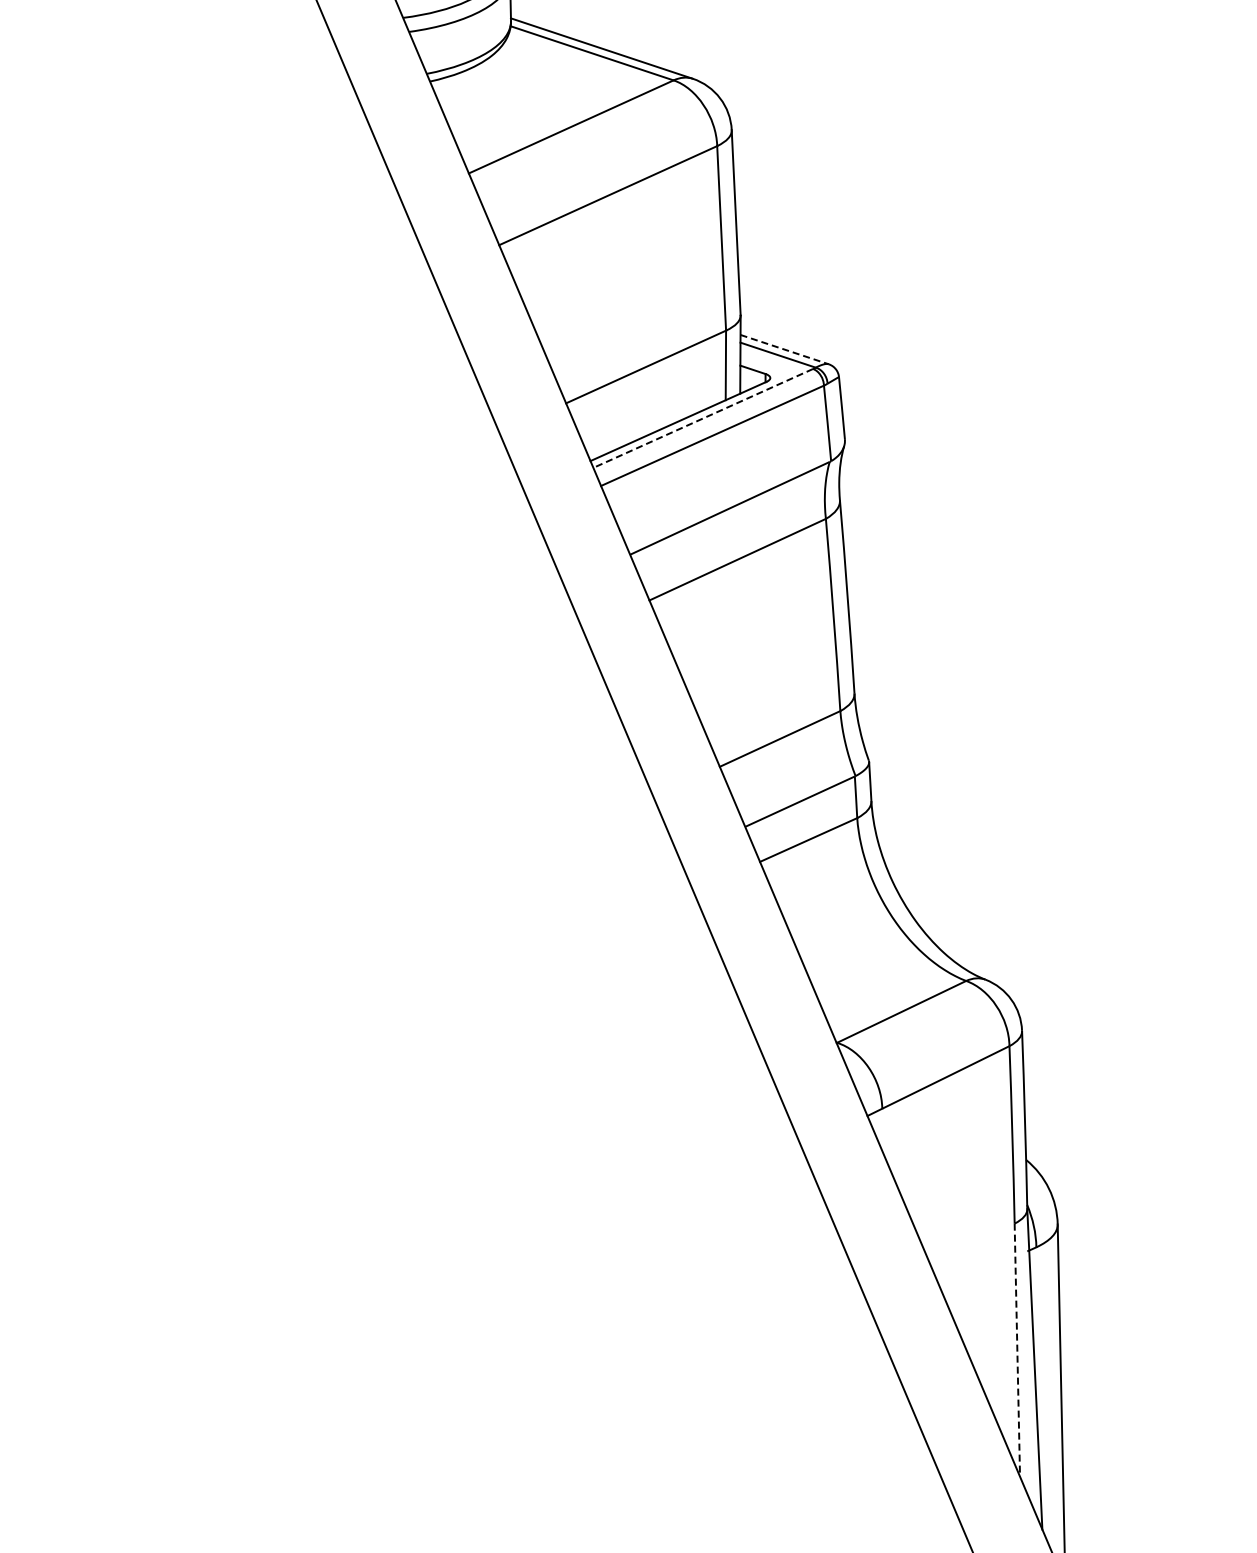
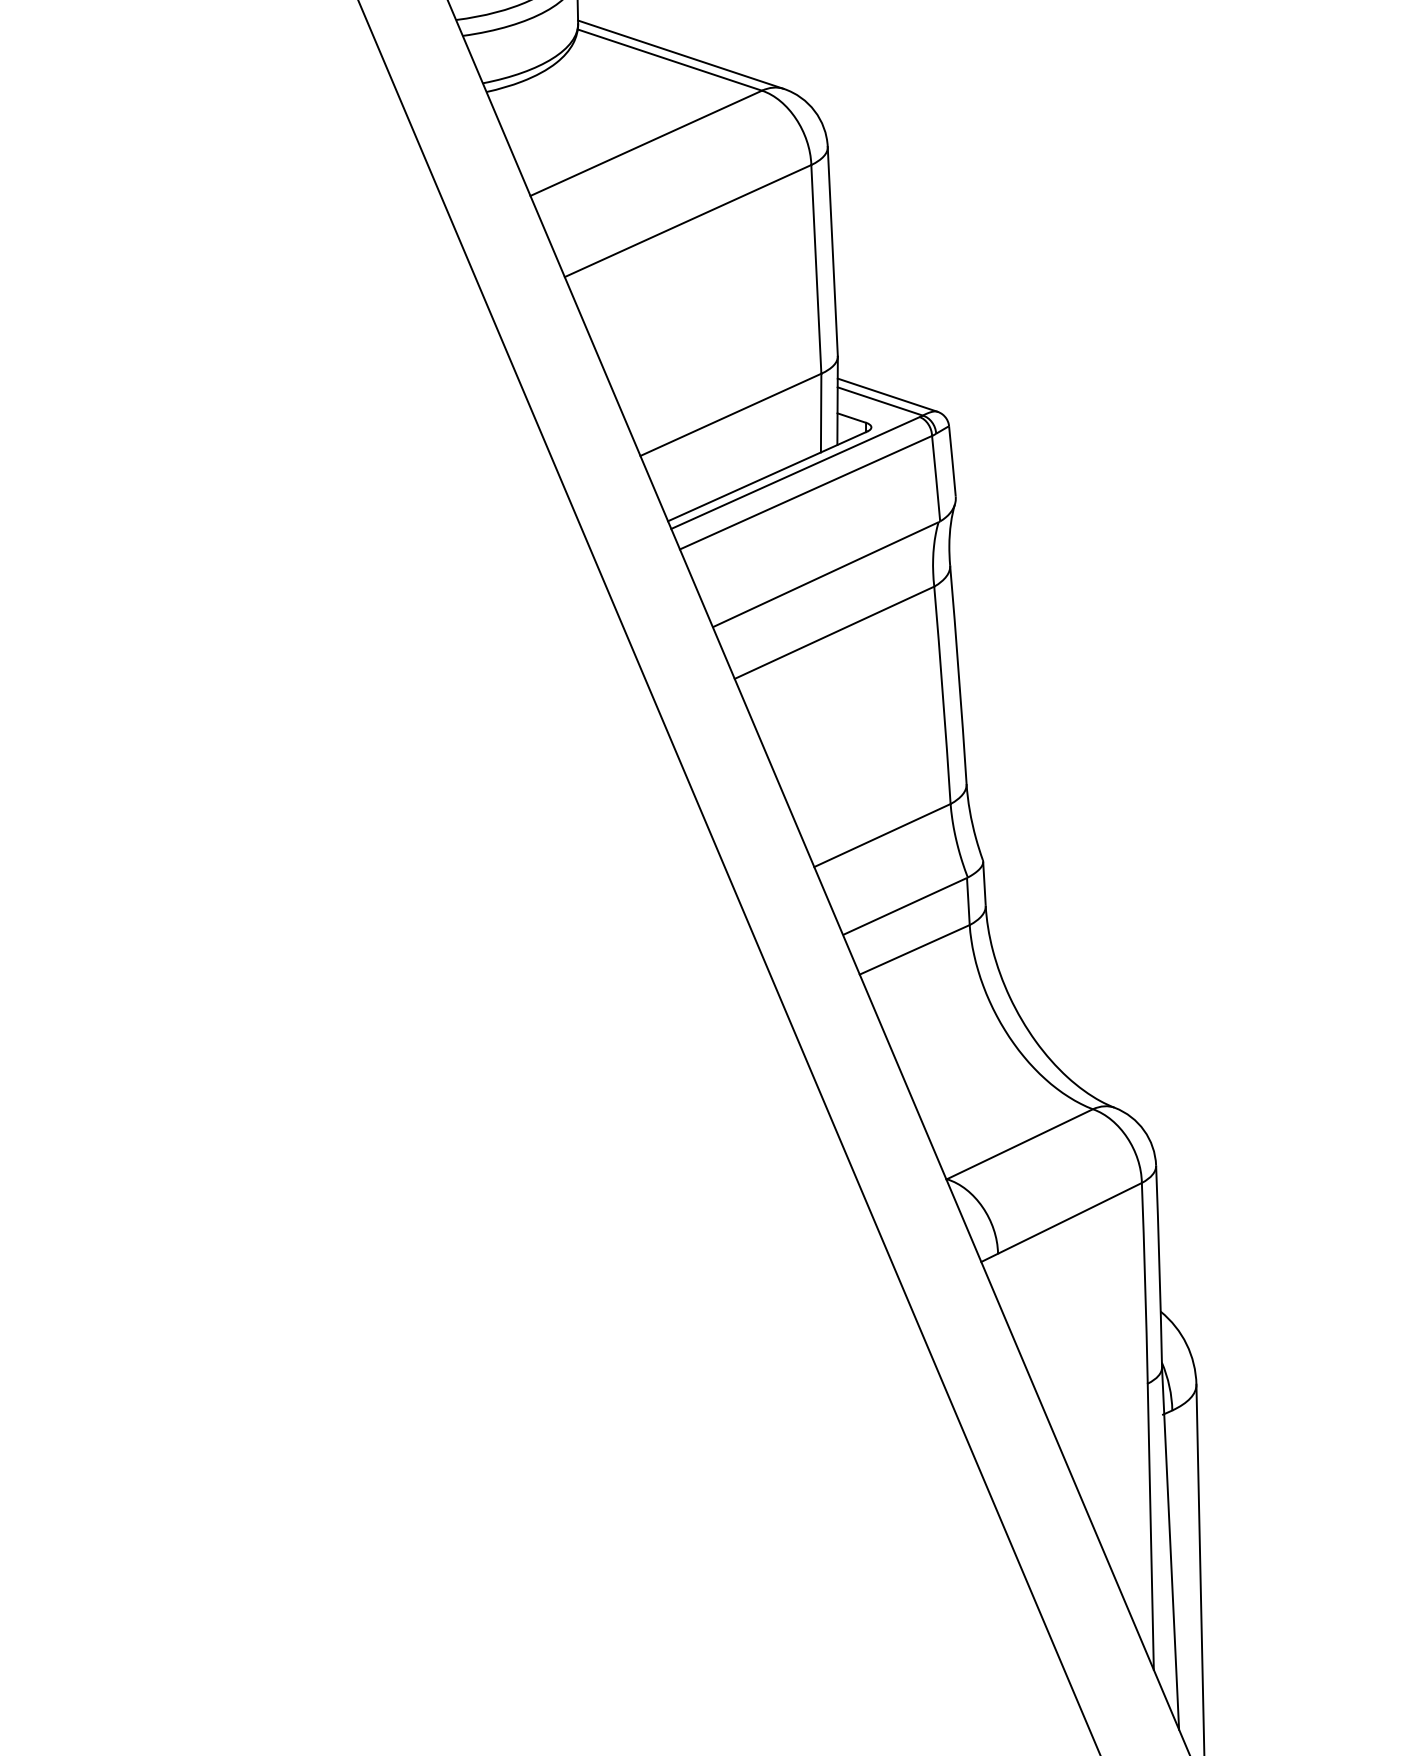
line: (785, 349) -> (888, 395), dashed -> solid
line: (702, 418) -> (794, 473), dashed -> solid
line: (1017, 1350) -> (1150, 1527), dashed -> solid

